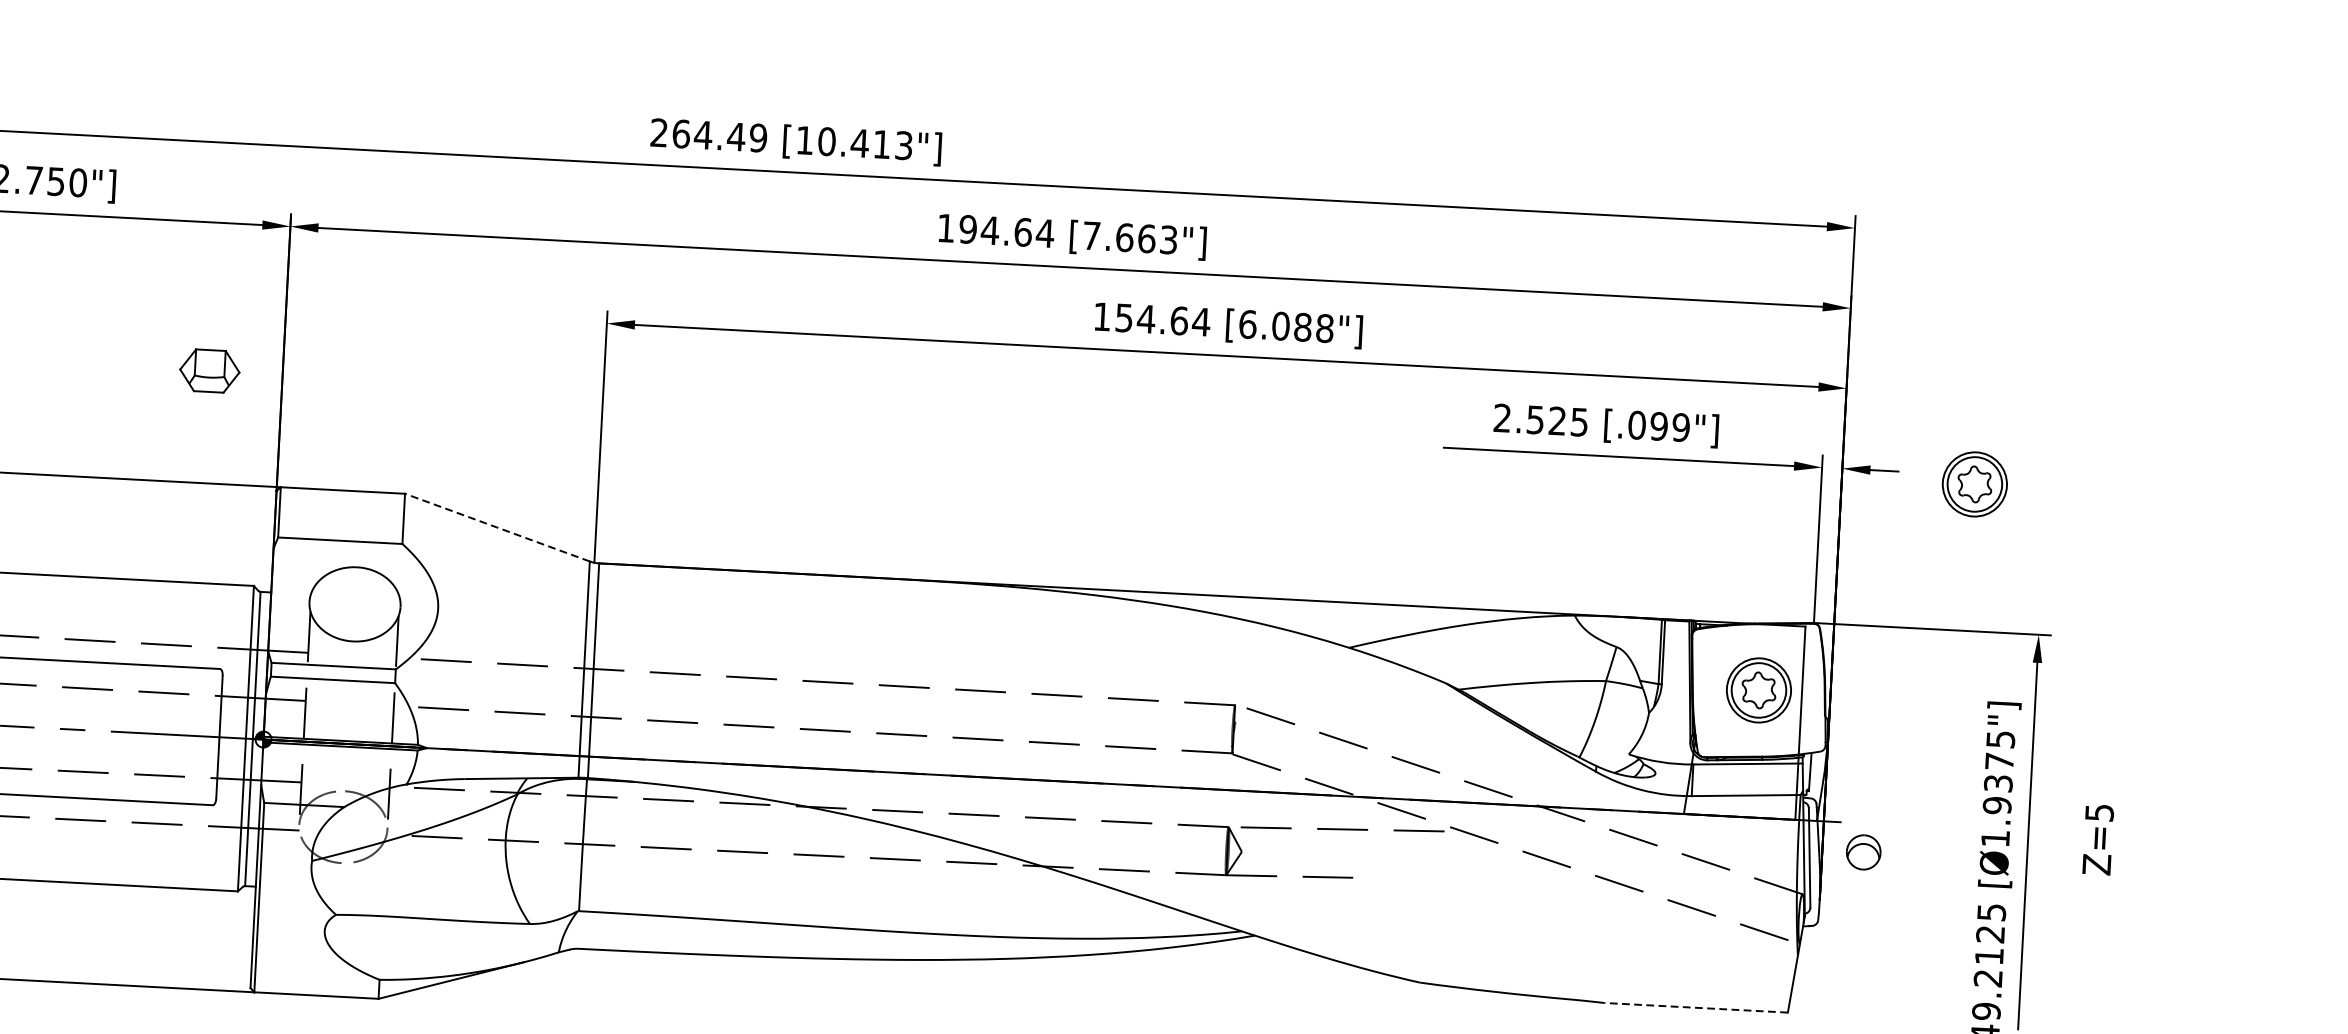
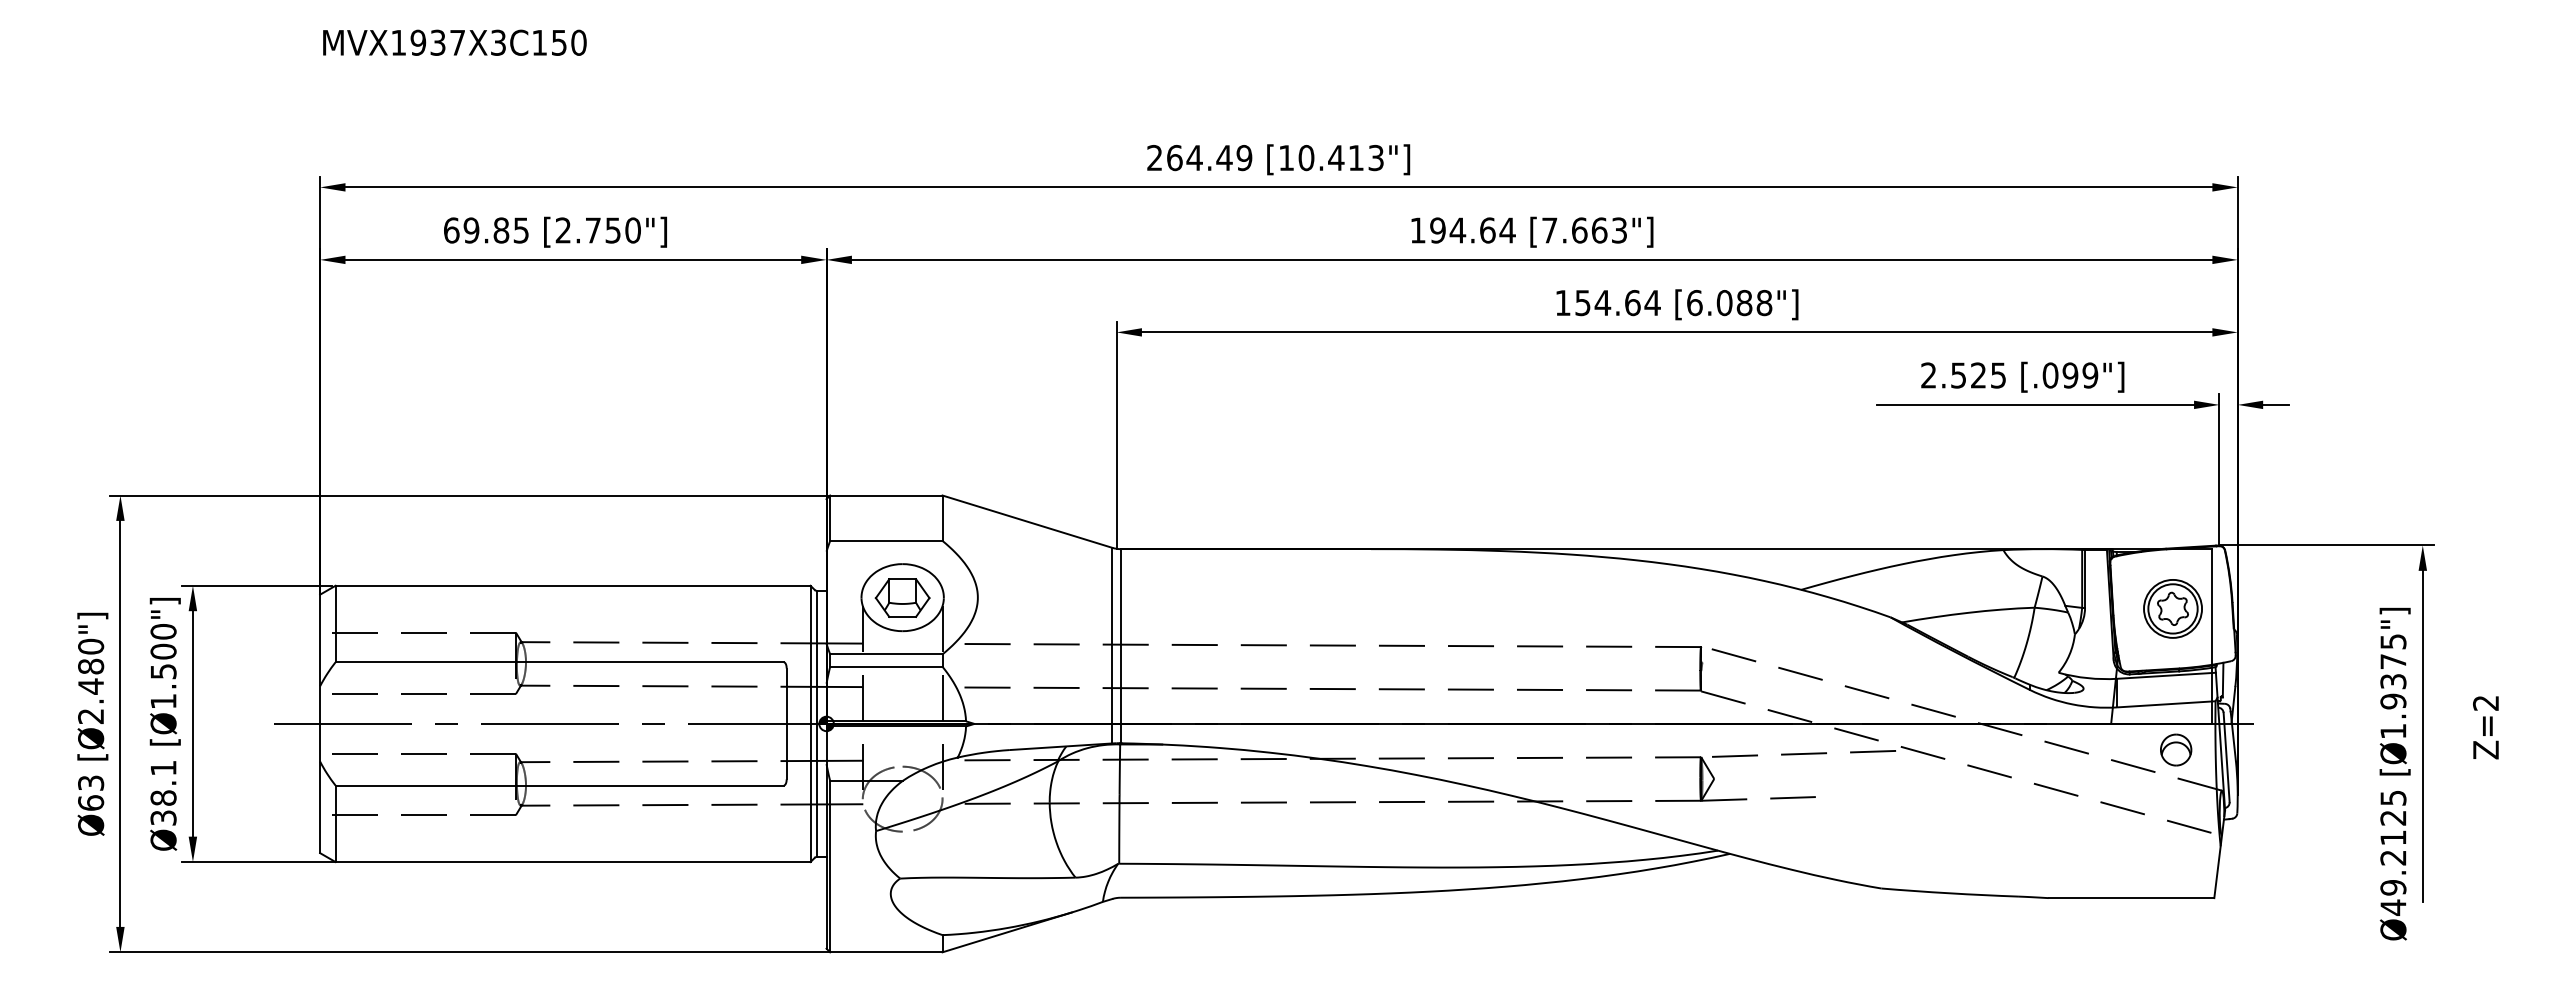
part: (209, 370) -> (902, 597), moved
part: (1974, 483) -> (2357, 412), removed
line: (497, 527) -> (1027, 521), dashed -> solid
text: (2100, 813) -> (2486, 703), Z=5 -> Z=2
part: (1864, 851) -> (2176, 749), moved
line: (1696, 1008) -> (2131, 898), dashed -> solid

